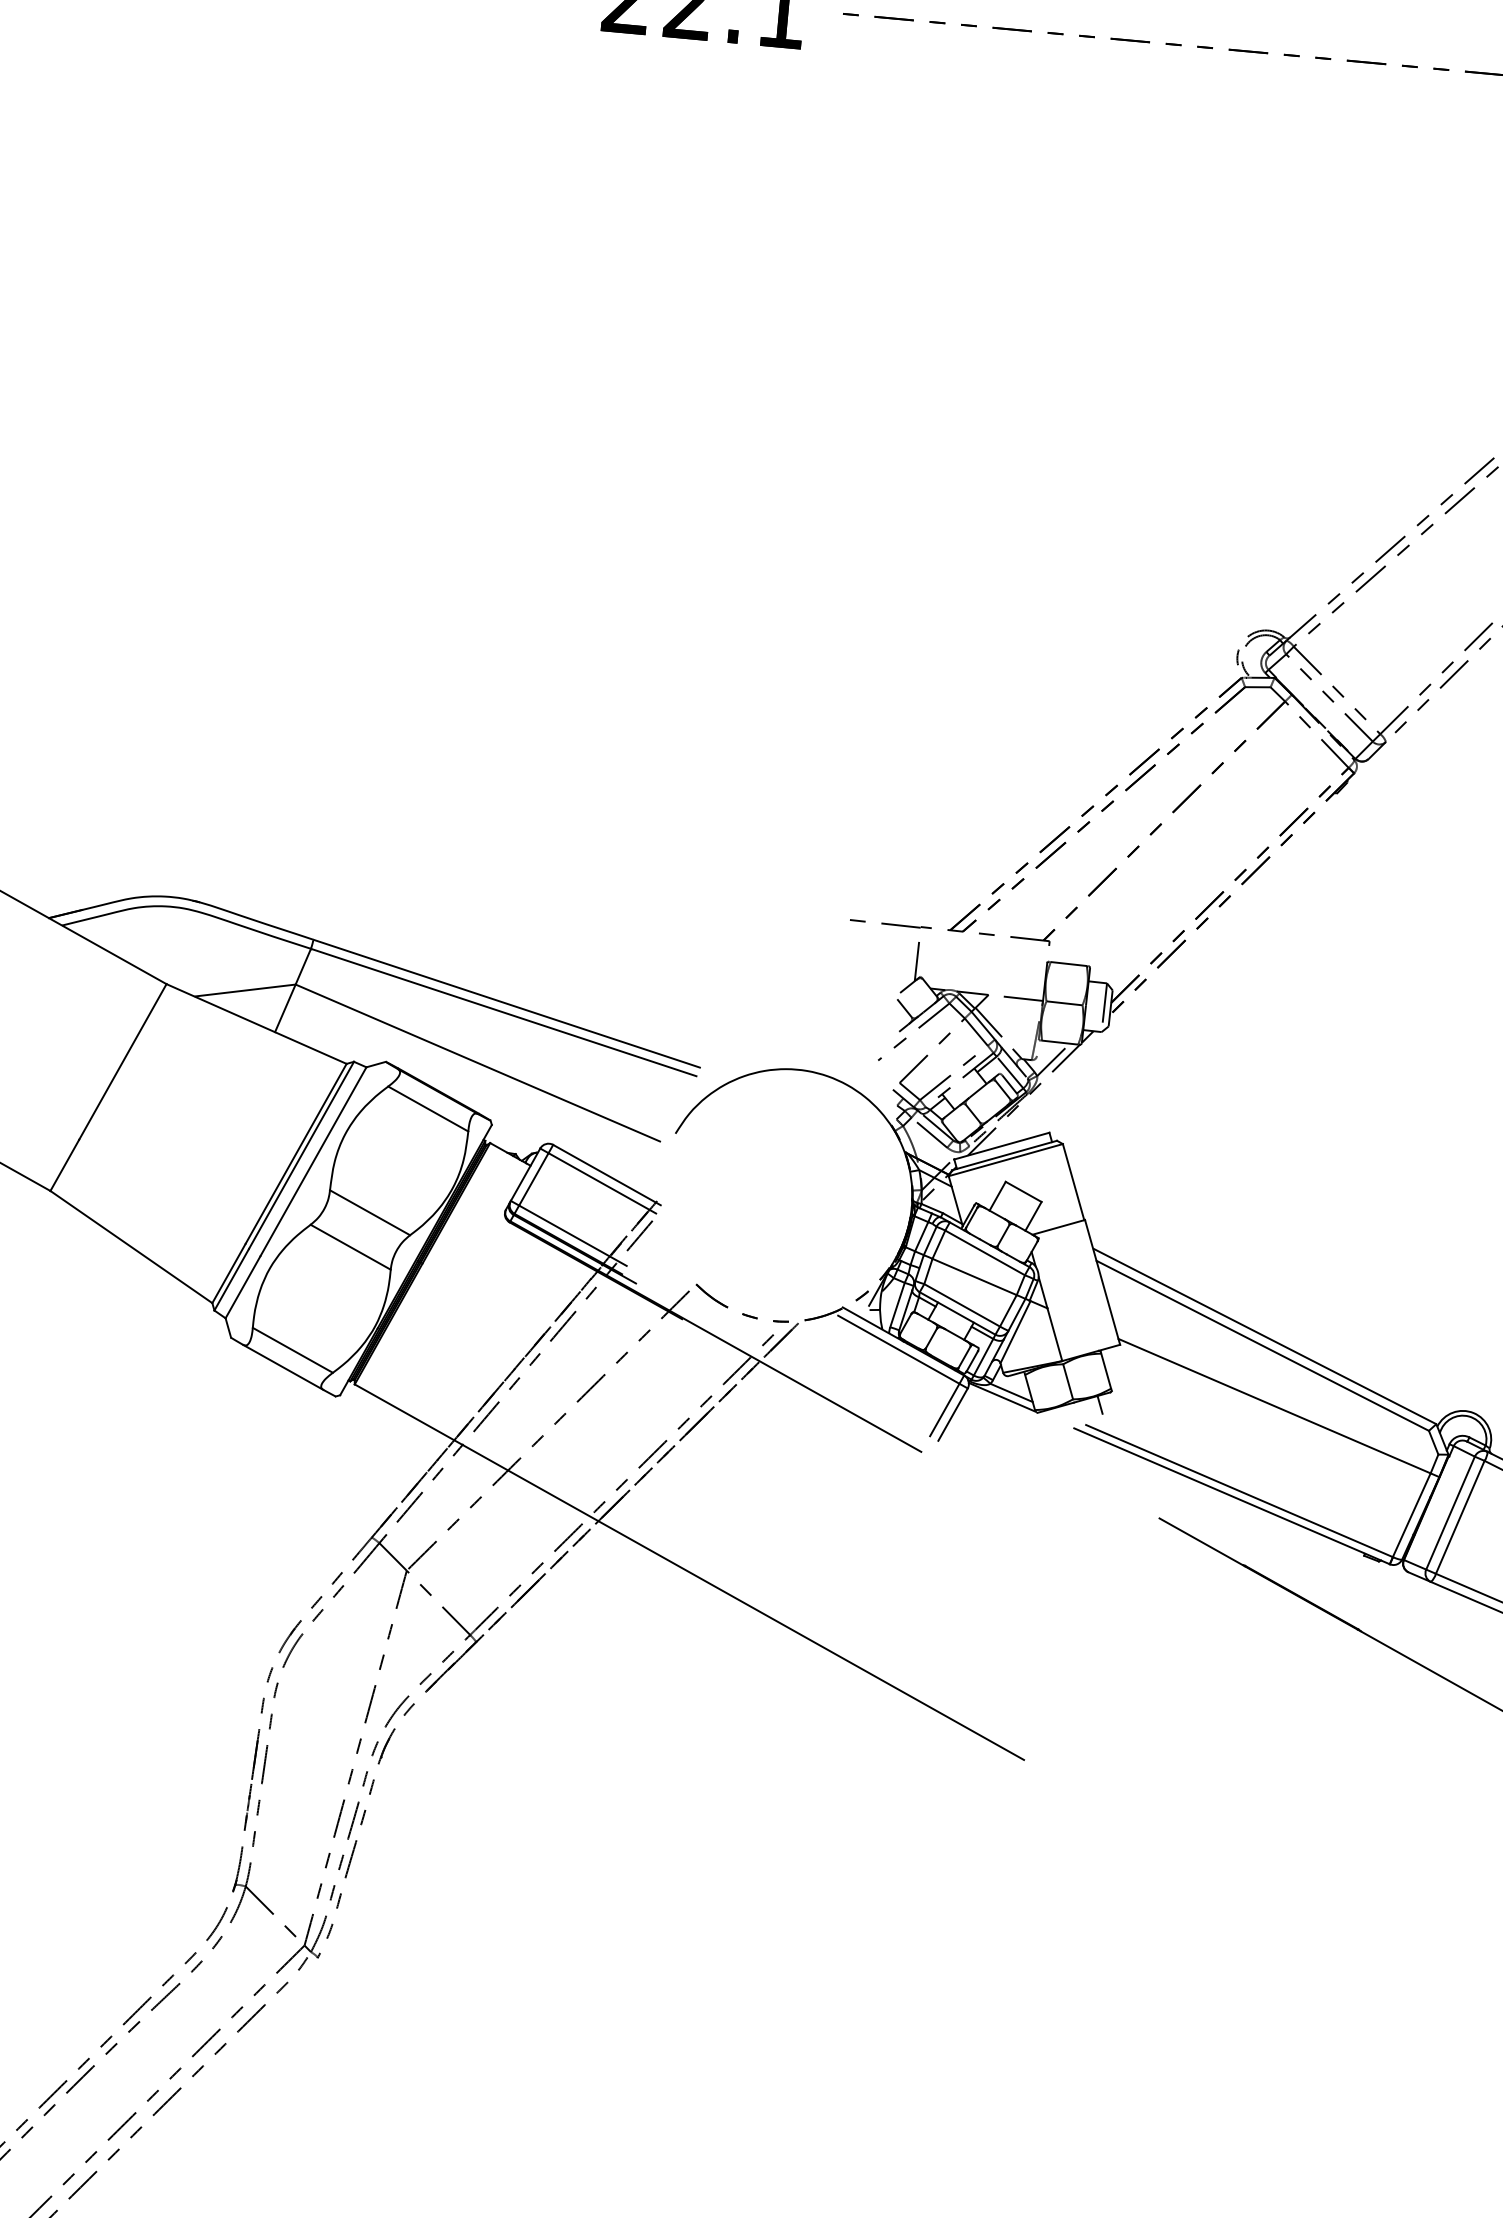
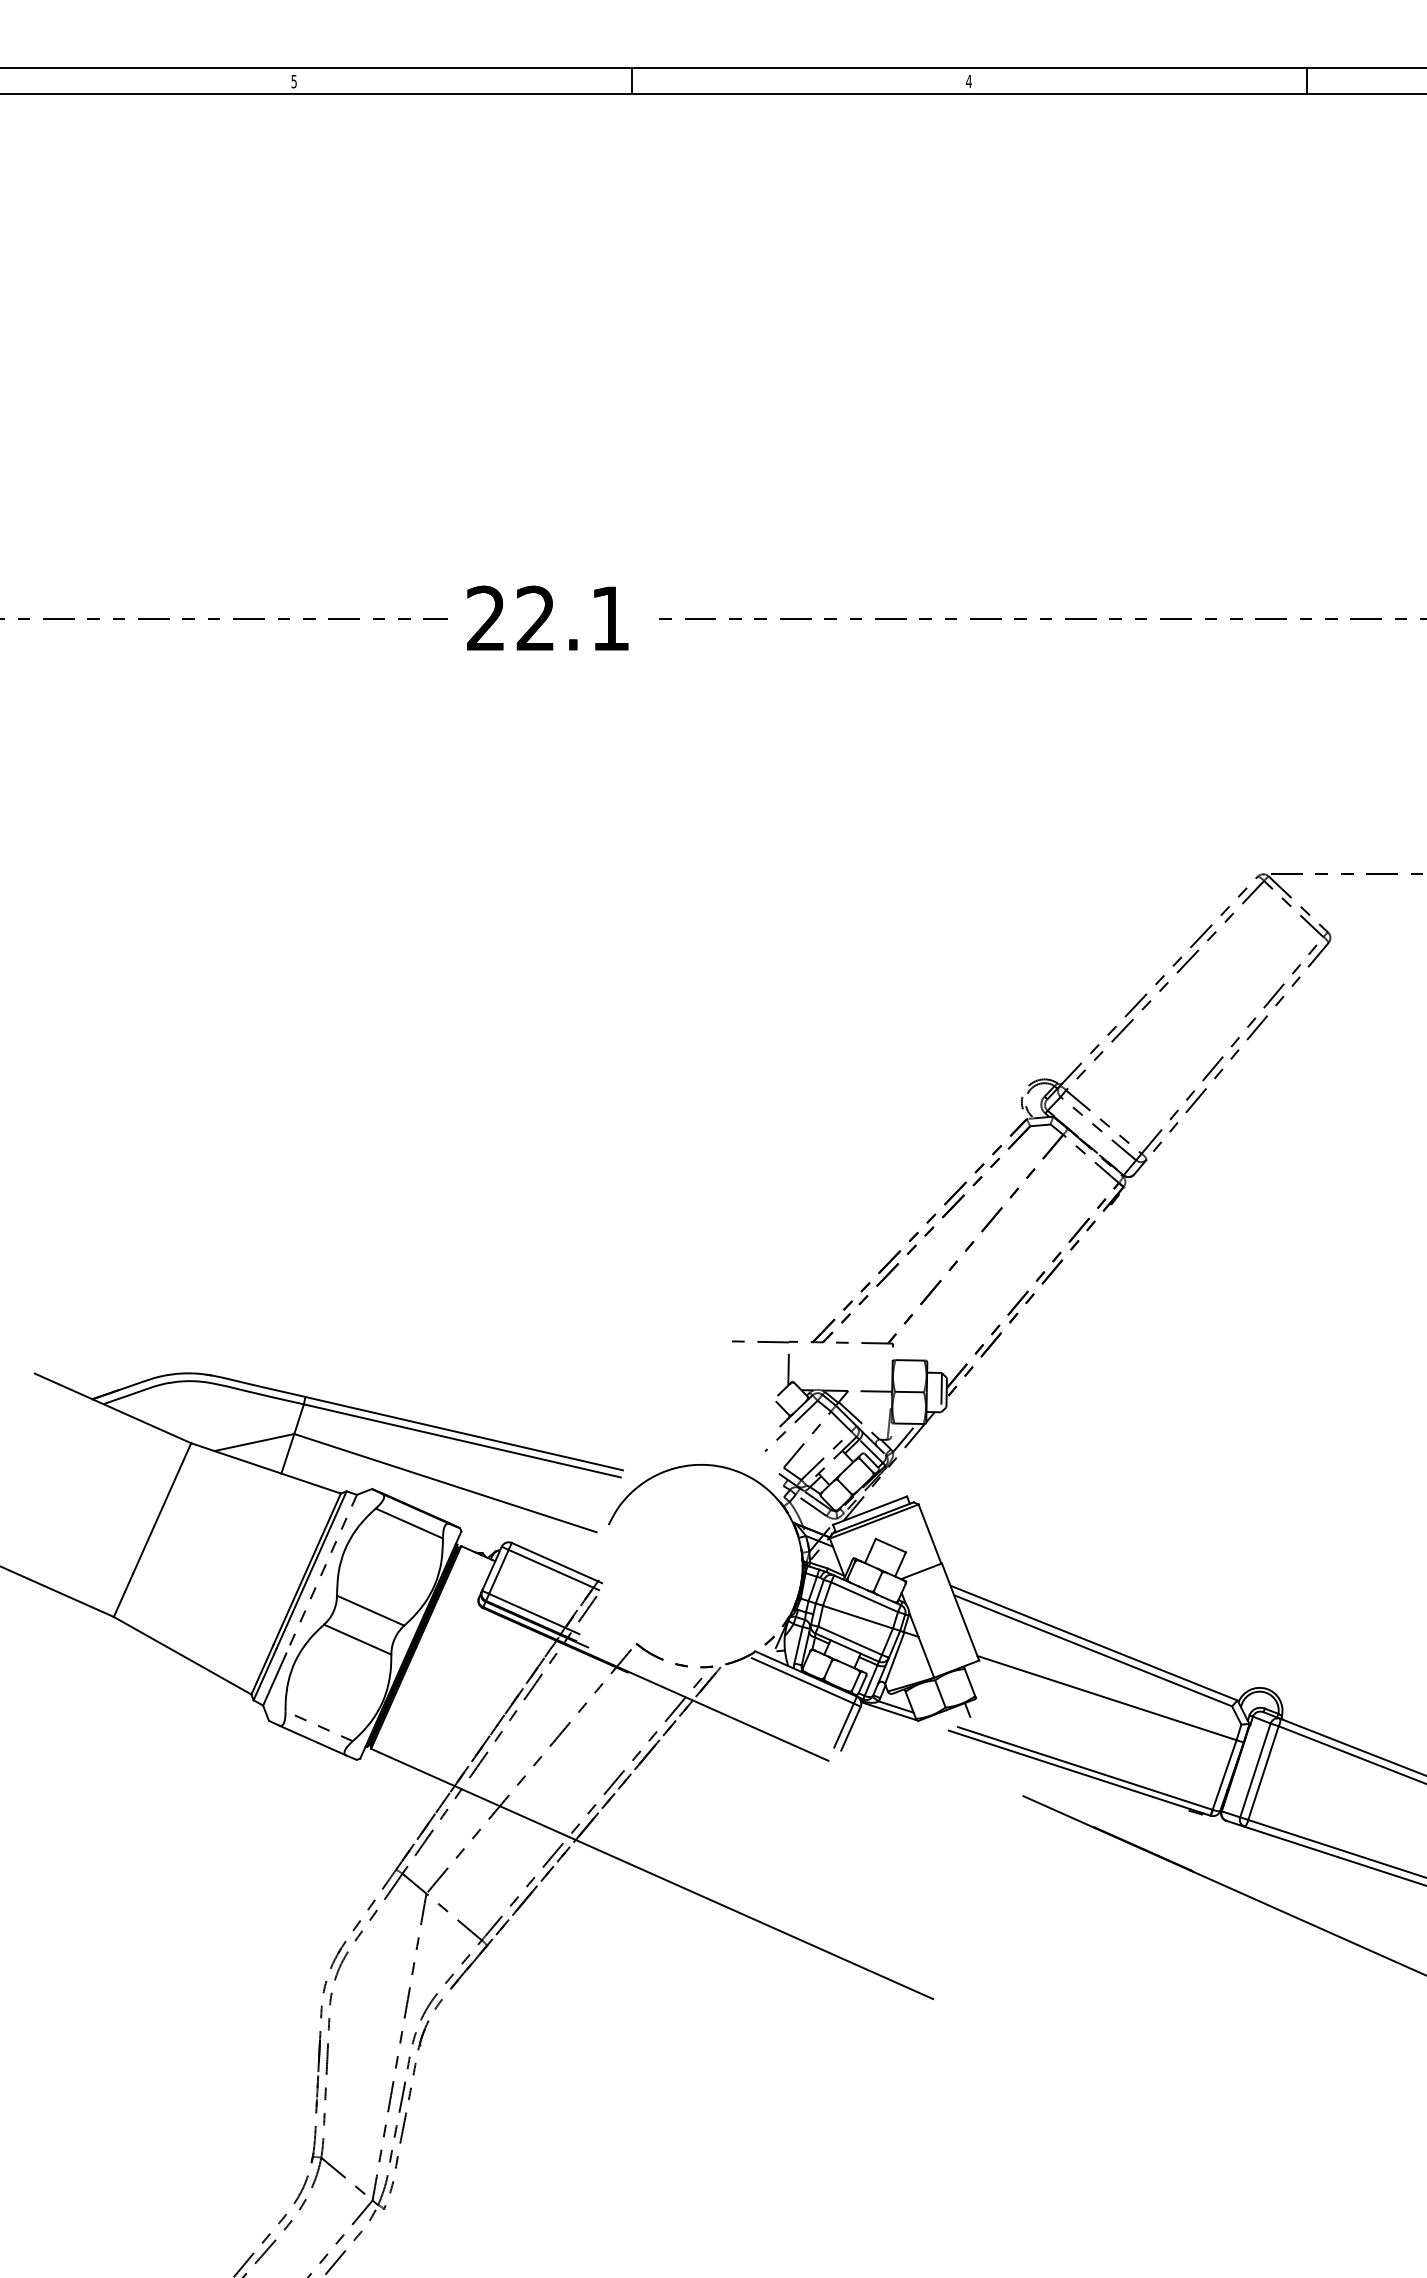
line: (313, 1162) -> (321, 1574), solid -> dashed
line: (293, 1350) -> (319, 1726), solid -> dashed

